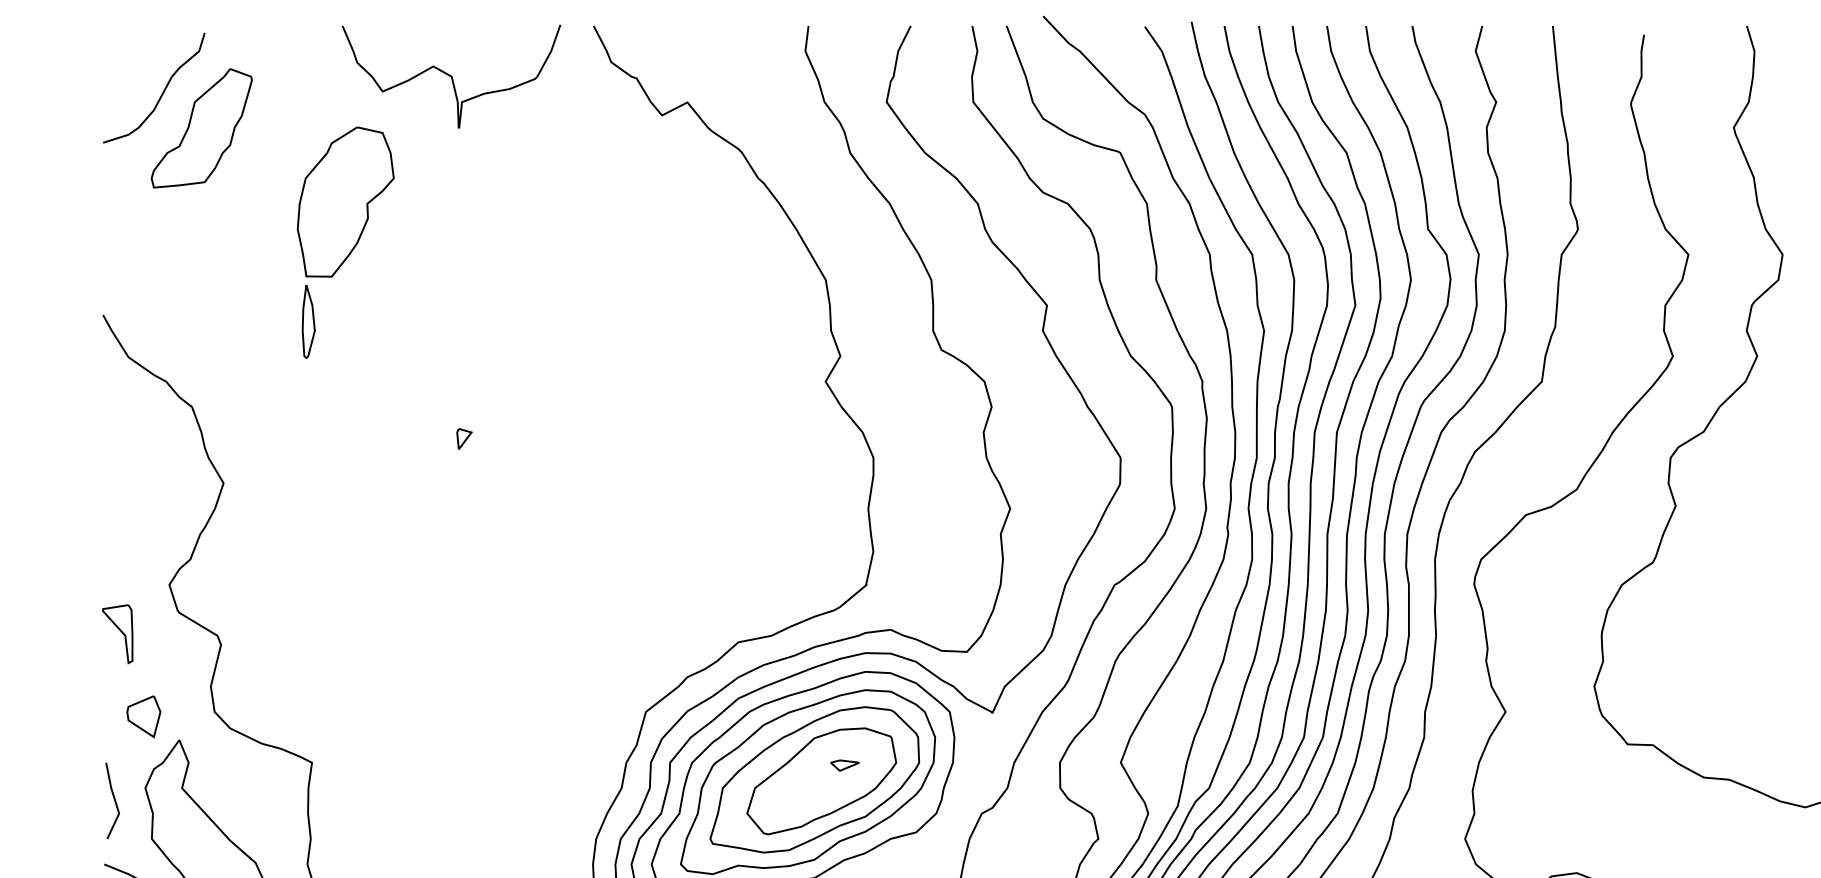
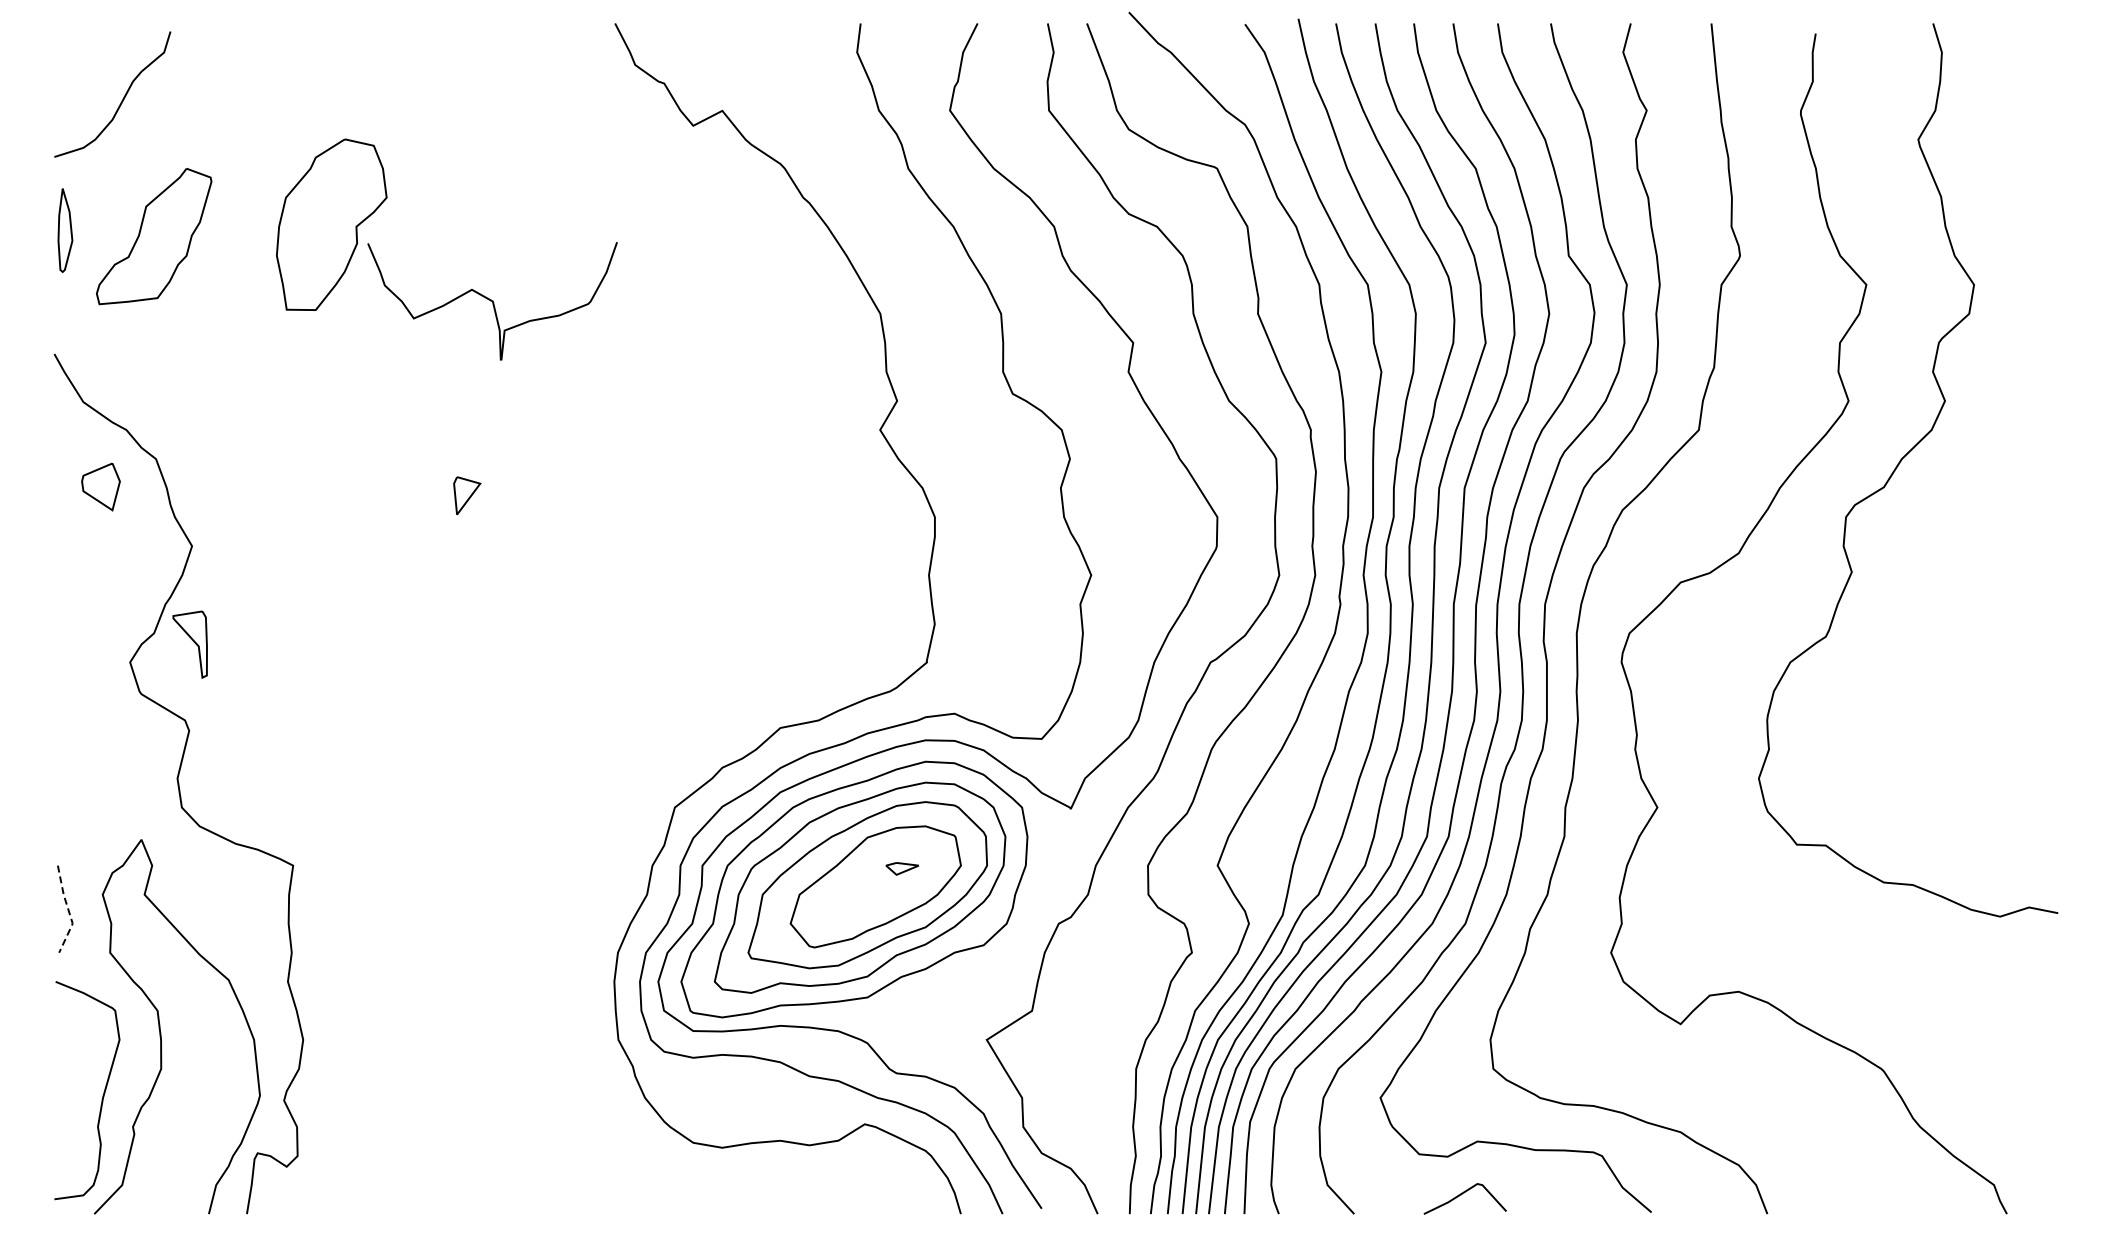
curve: (451, 76) -> (492, 301), moved
part: (202, 128) -> (154, 236), moved
part: (308, 321) -> (65, 230), moved
part: (464, 438) -> (467, 495), size x1.6
part: (117, 634) -> (189, 644), moved
part: (143, 716) -> (100, 486), moved
line: (115, 802) -> (68, 910), solid -> dashed

